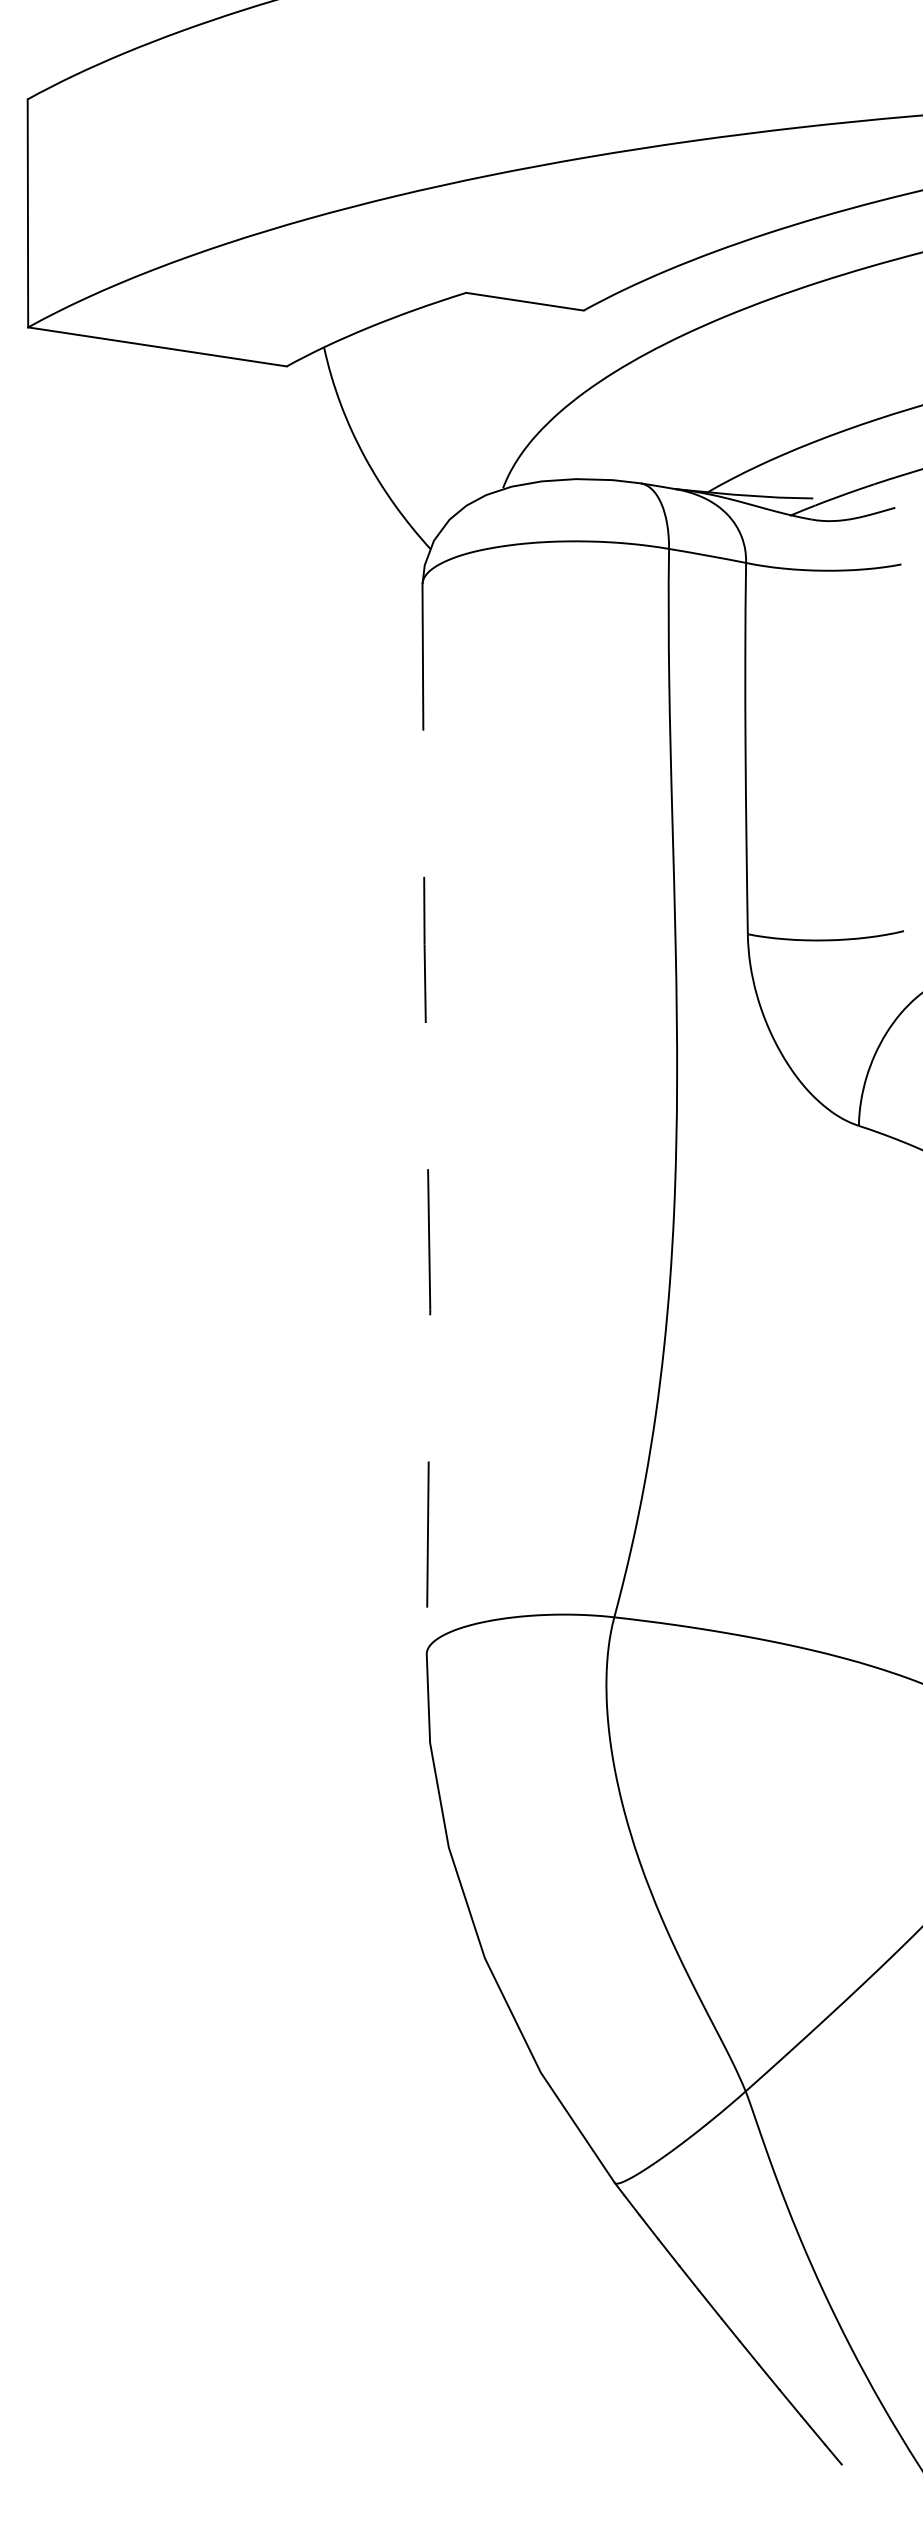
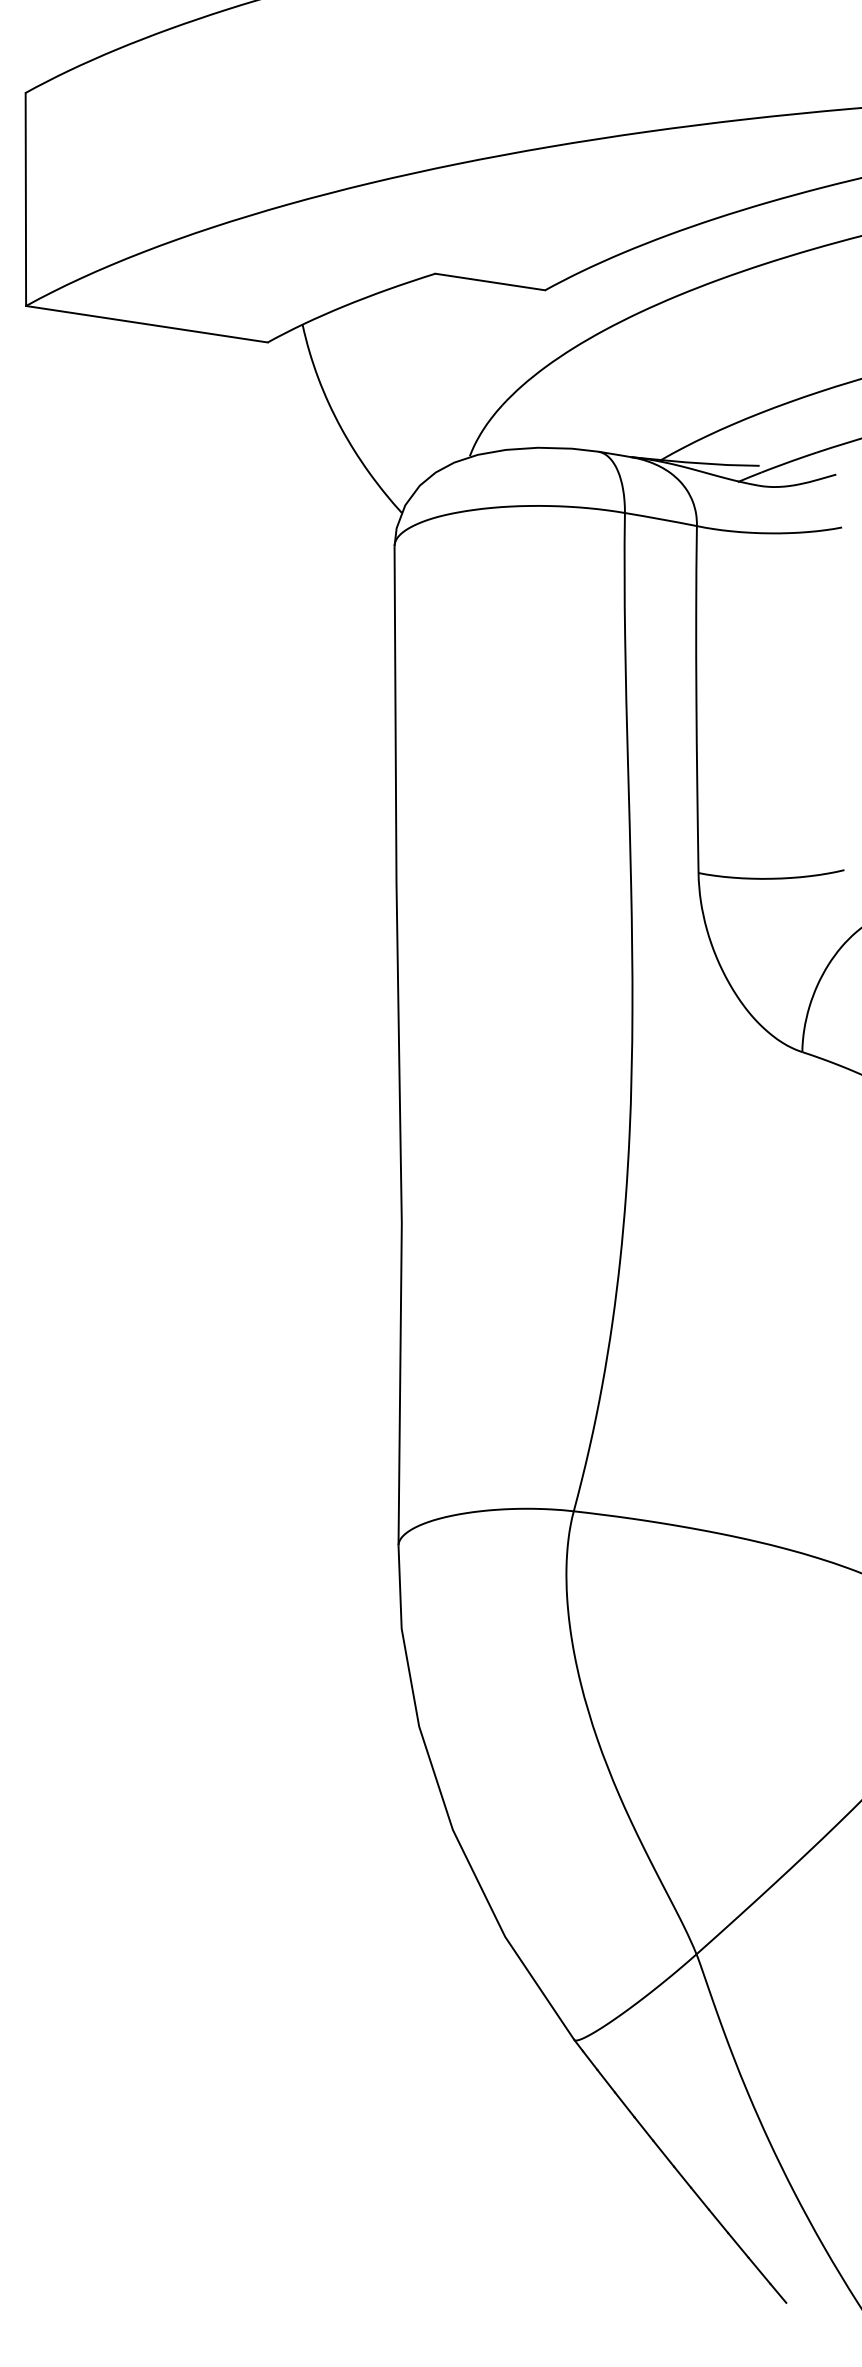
line: (427, 1119) -> (399, 1046), dashed -> solid

